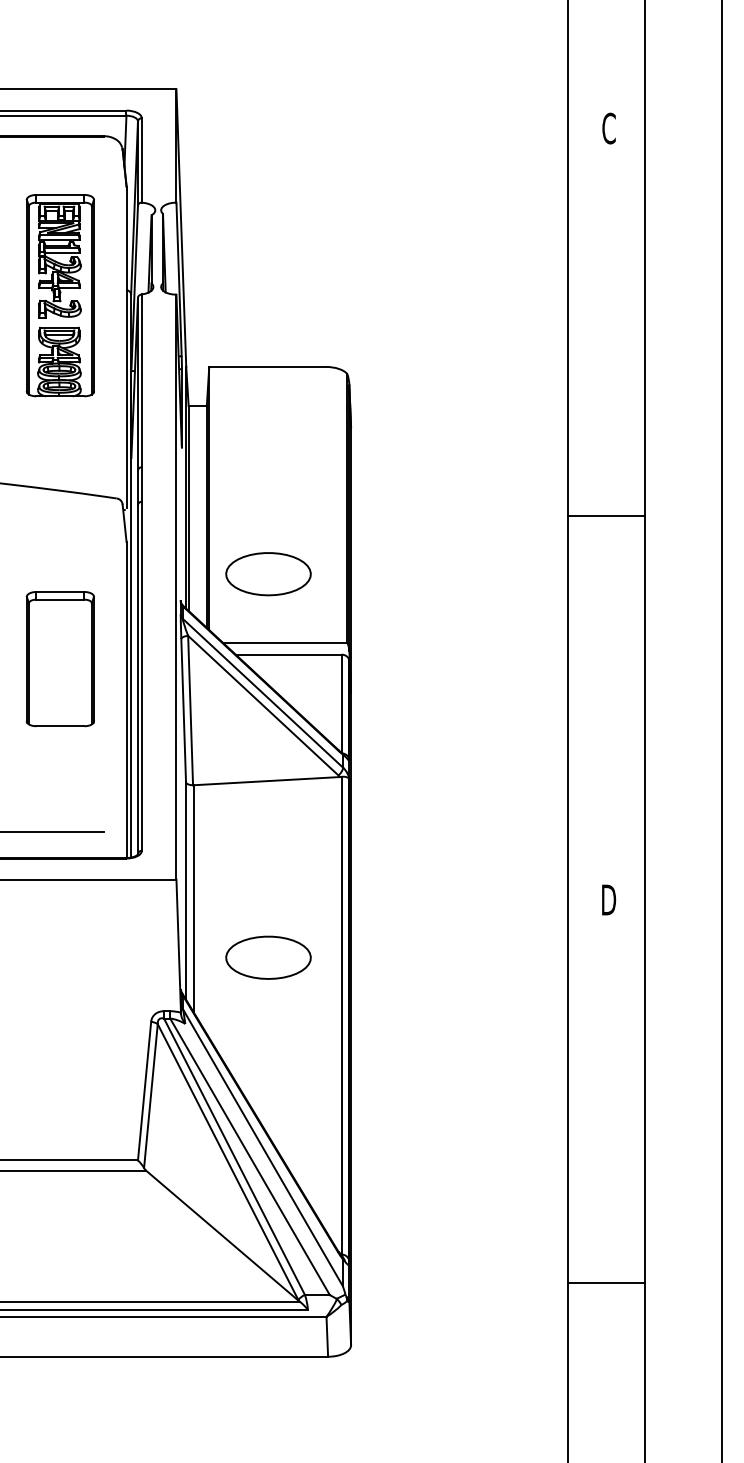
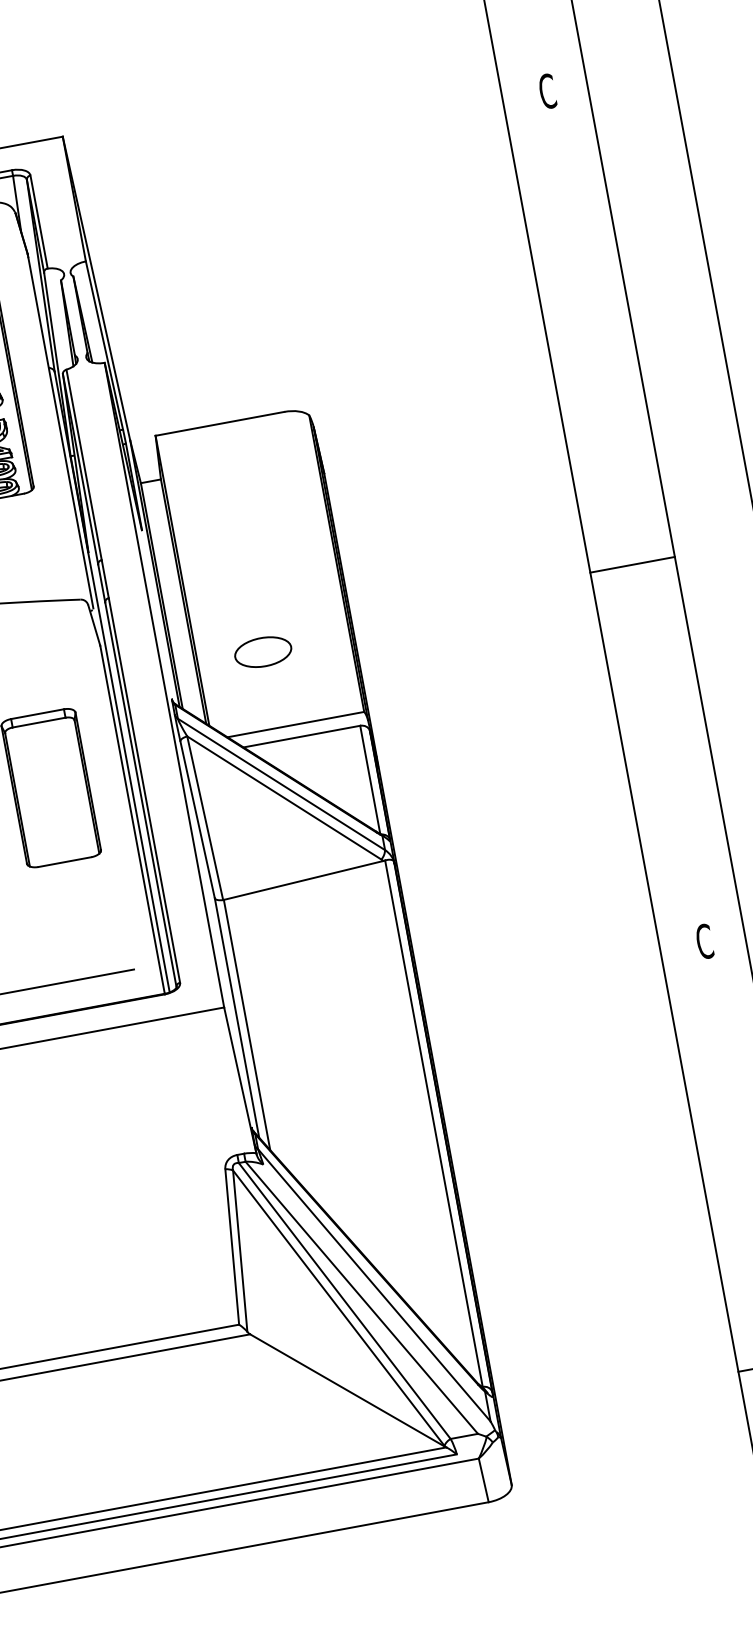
line: (606, 515) -> (632, 564), moved
part: (268, 574) -> (263, 652), size x0.6
text: (609, 899) -> (705, 940), D -> C
part: (268, 957) -> (341, 1074), removed

